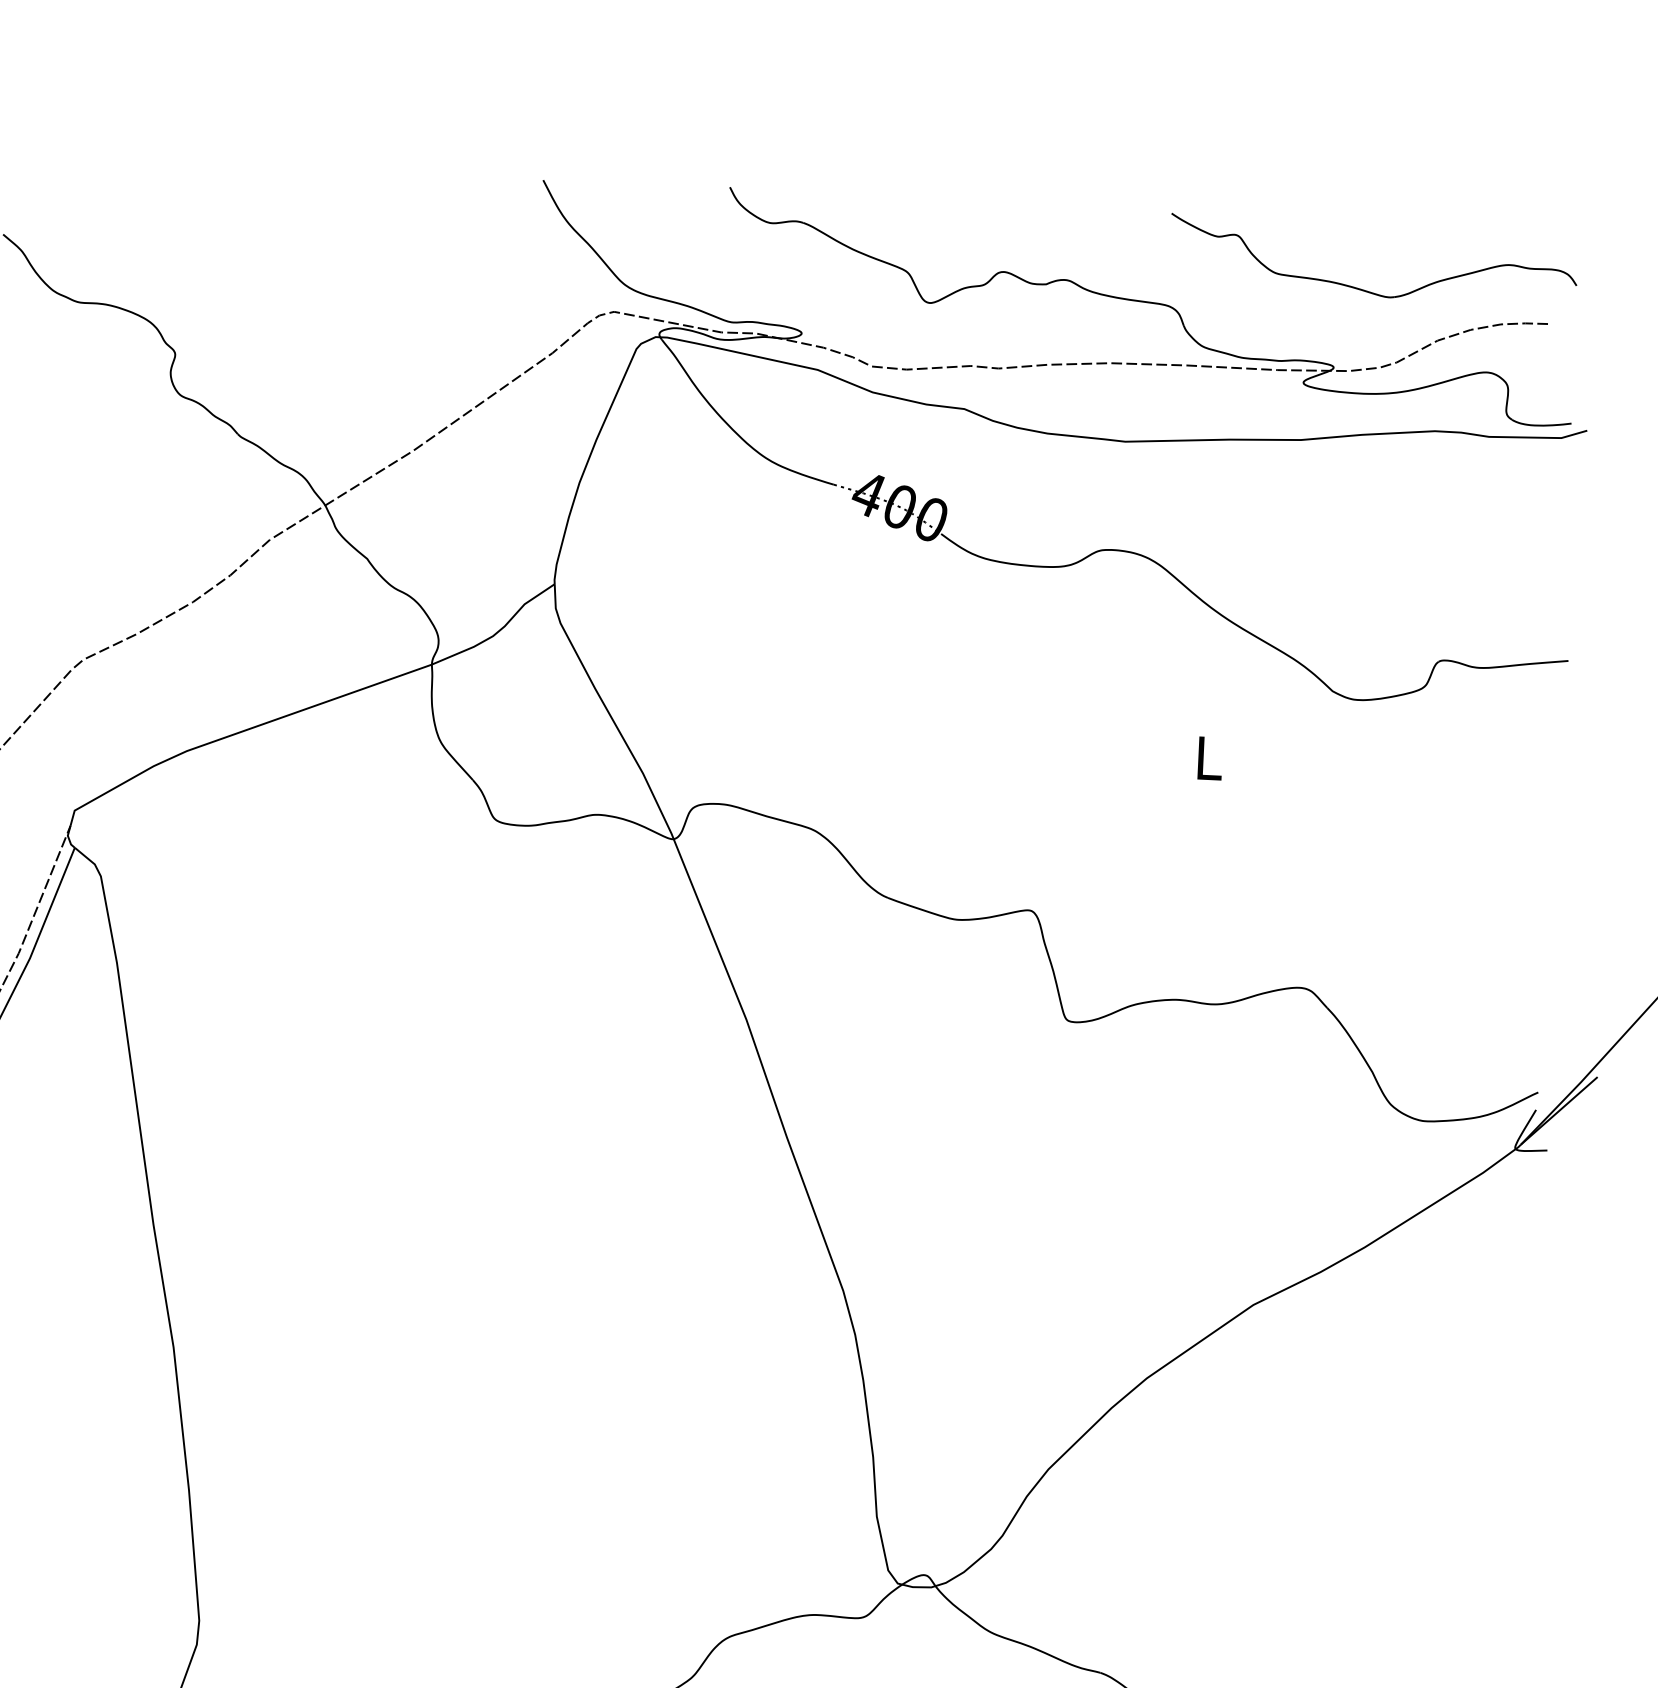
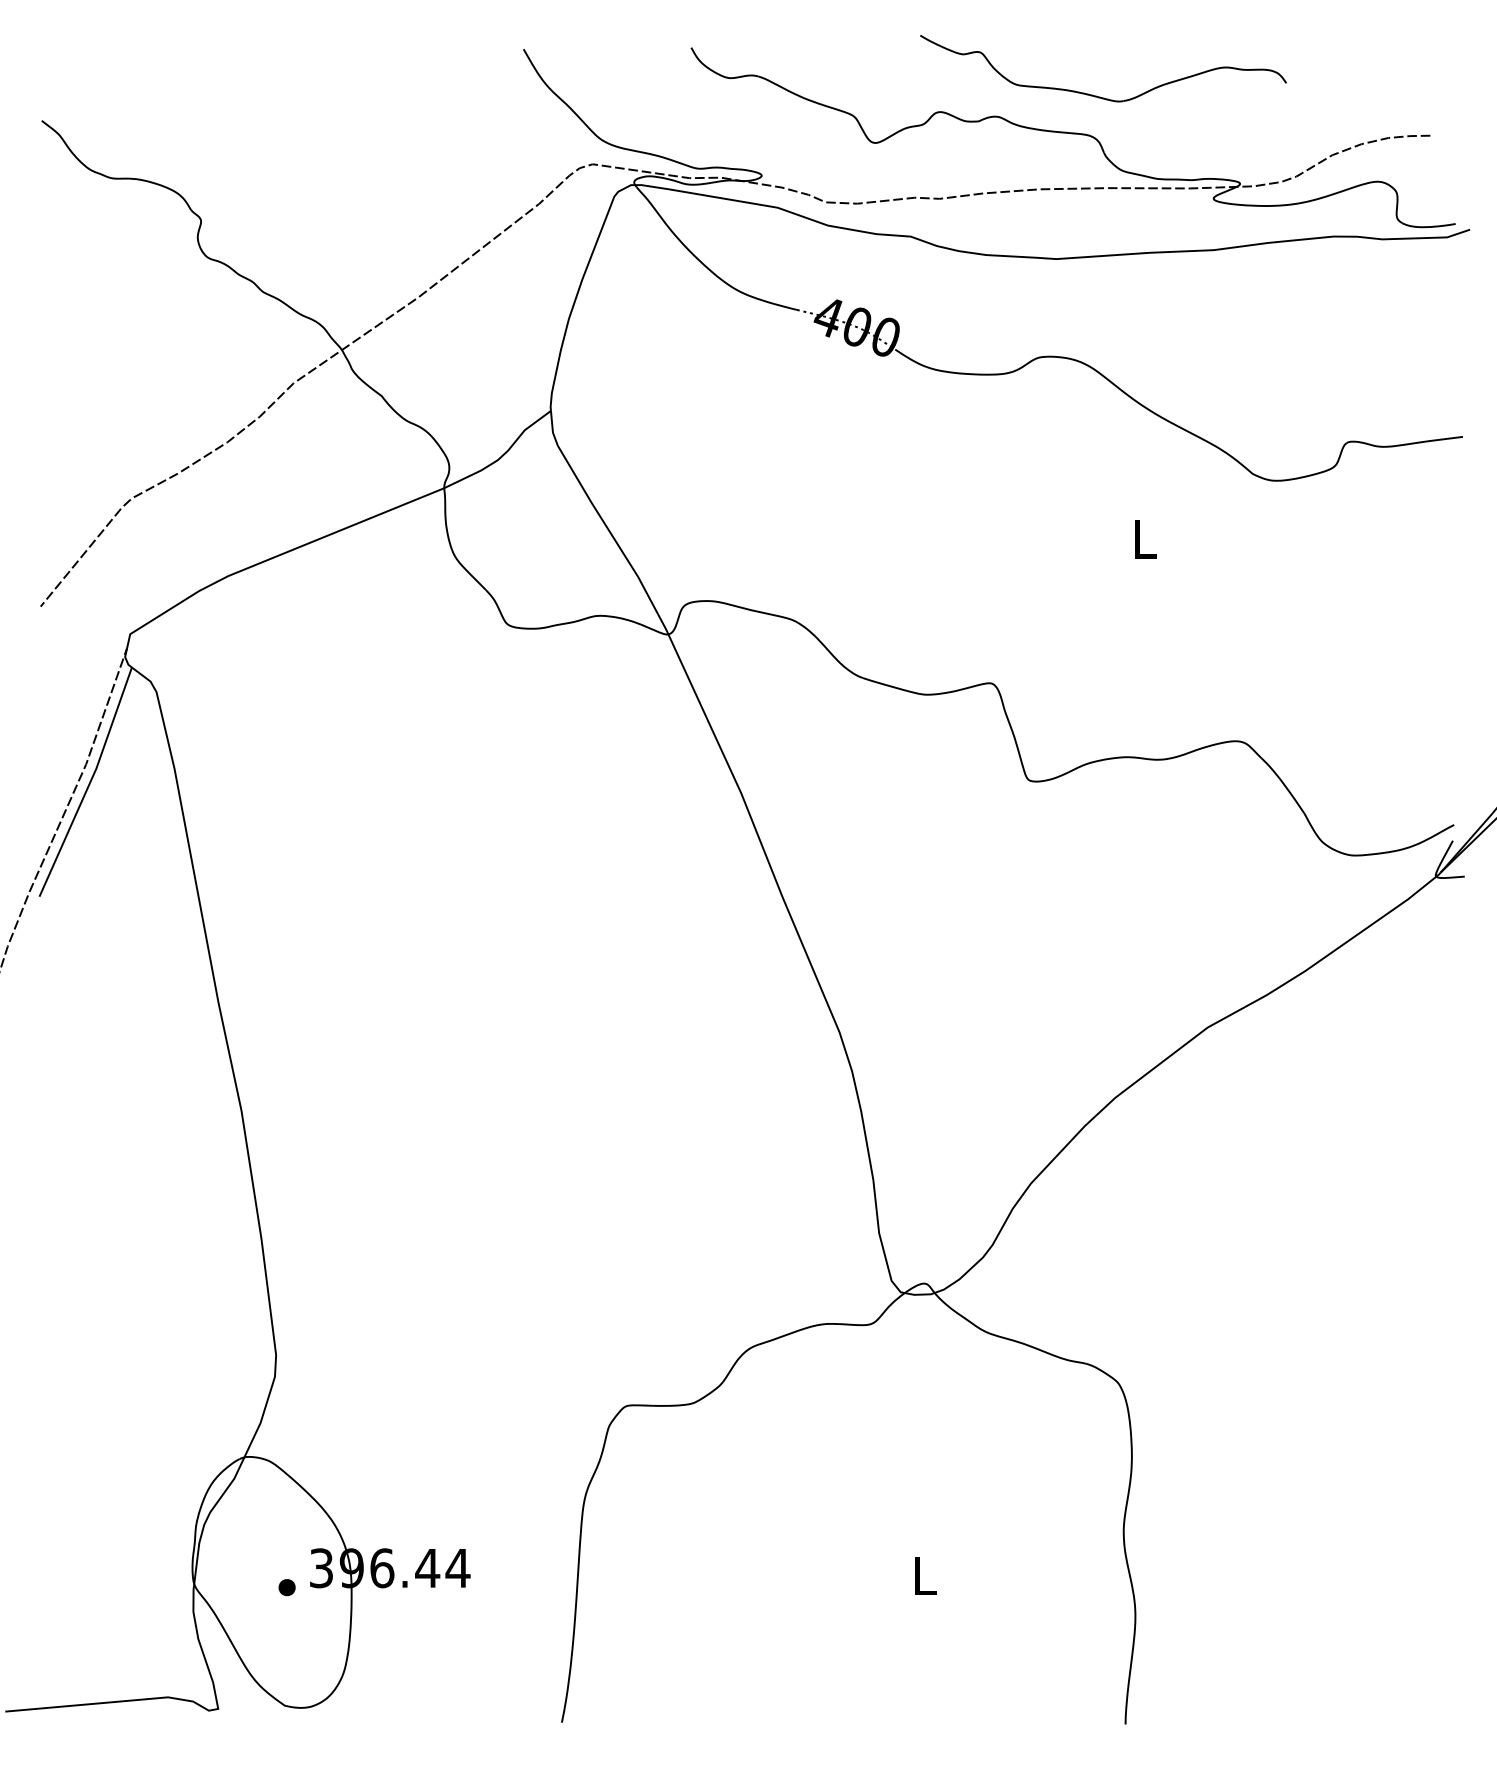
part: (1364, 289) -> (1096, 95), moved

